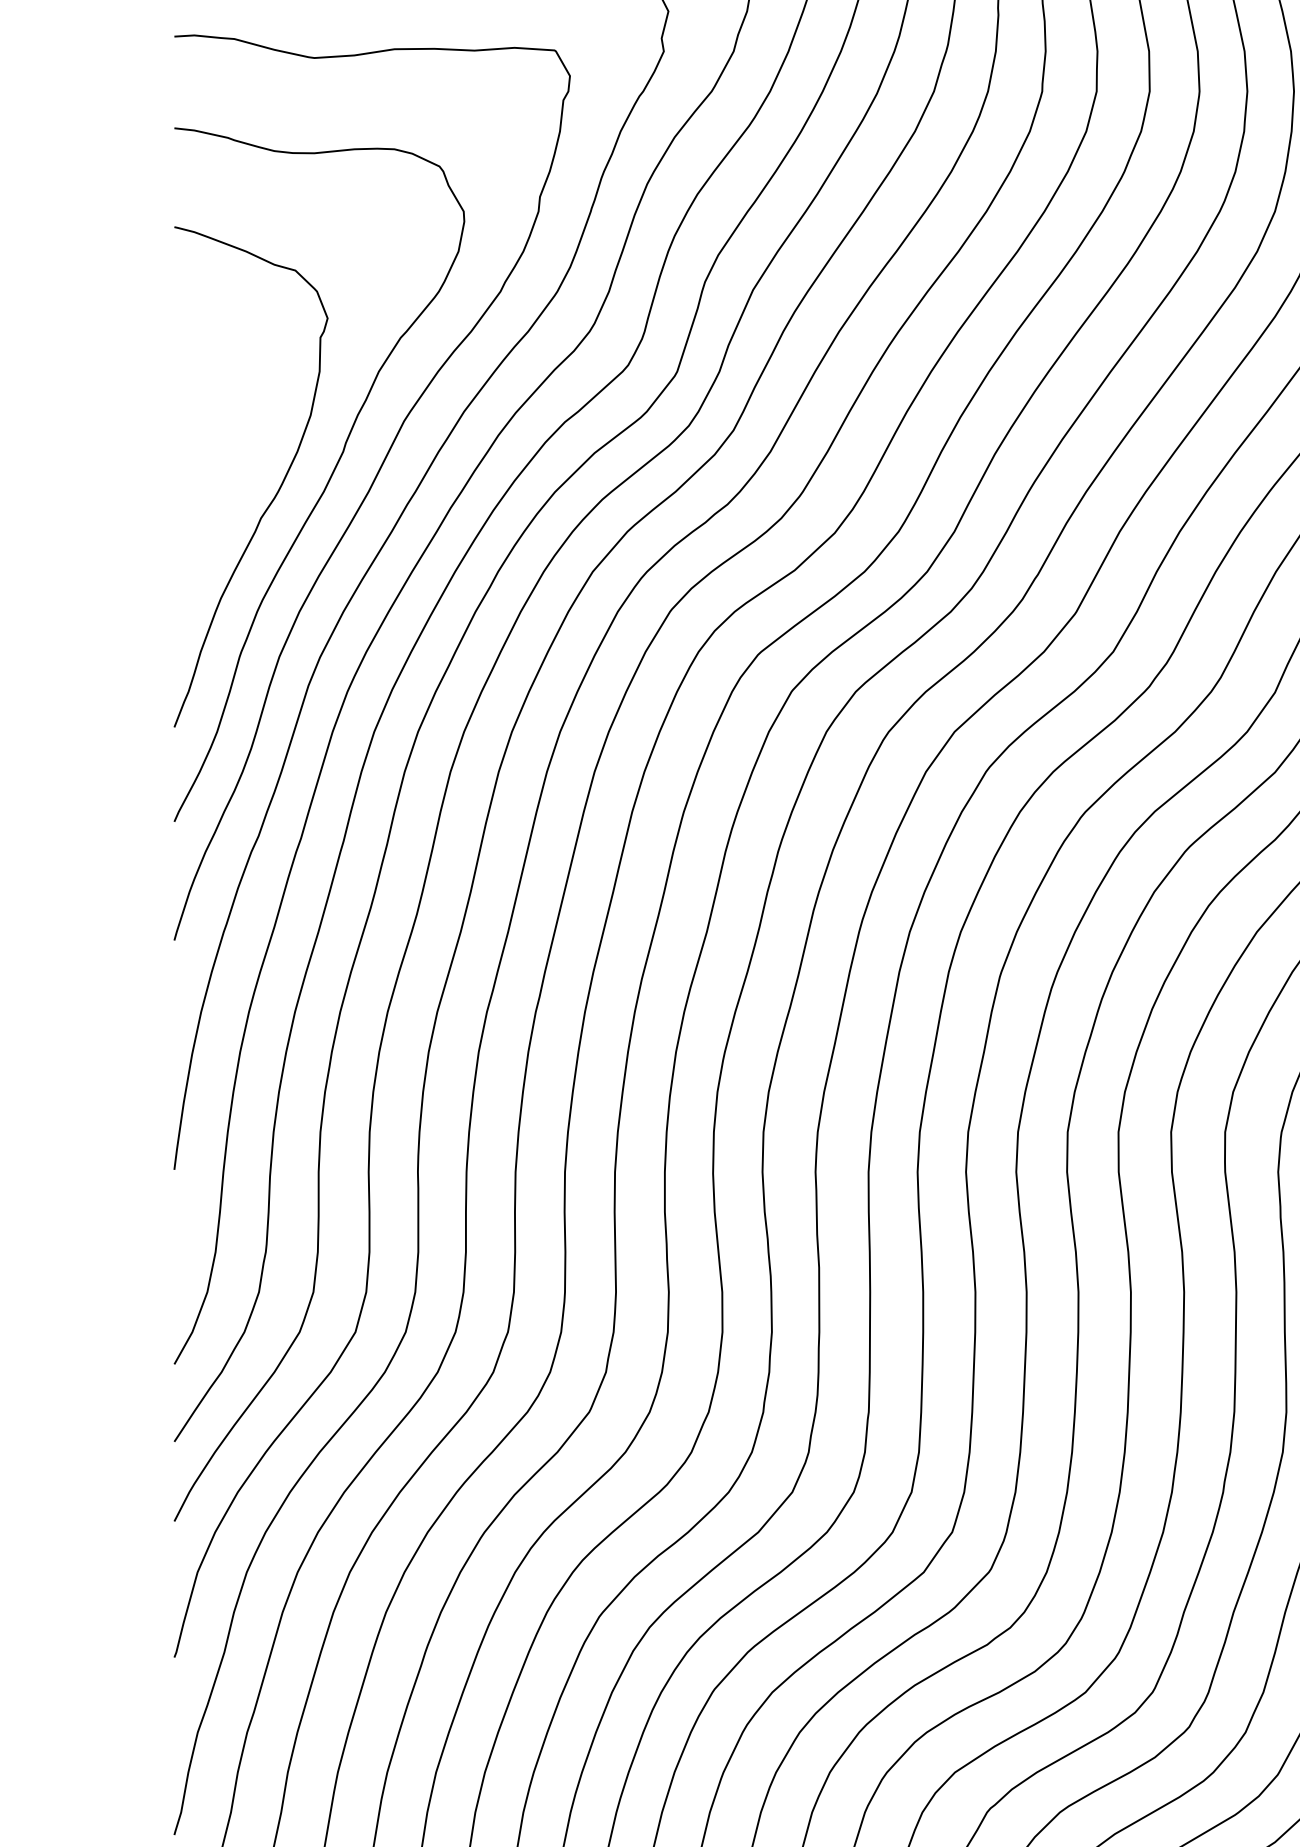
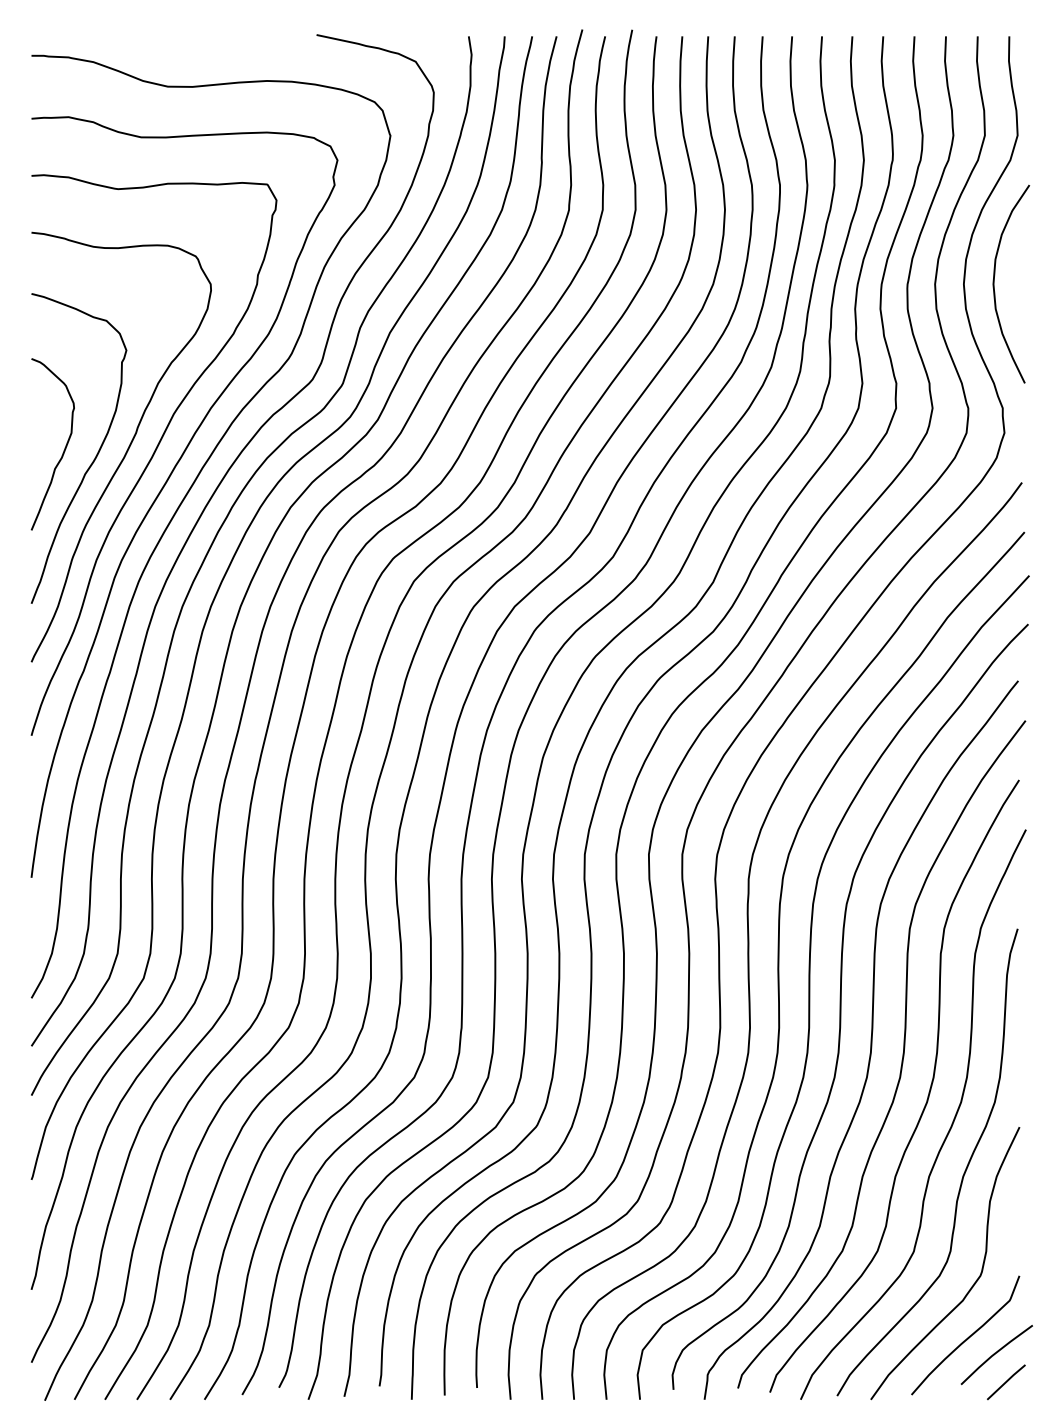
curve: (227, 475) -> (64, 447), added

